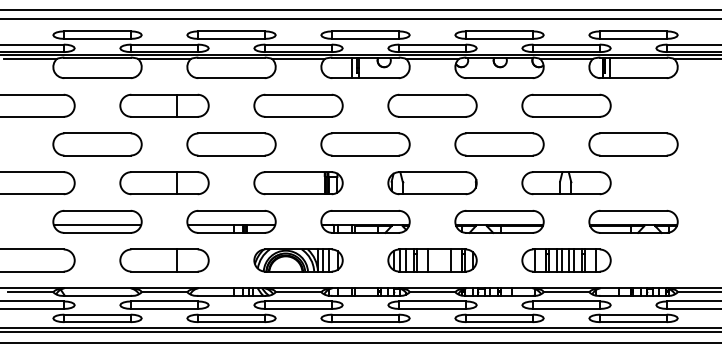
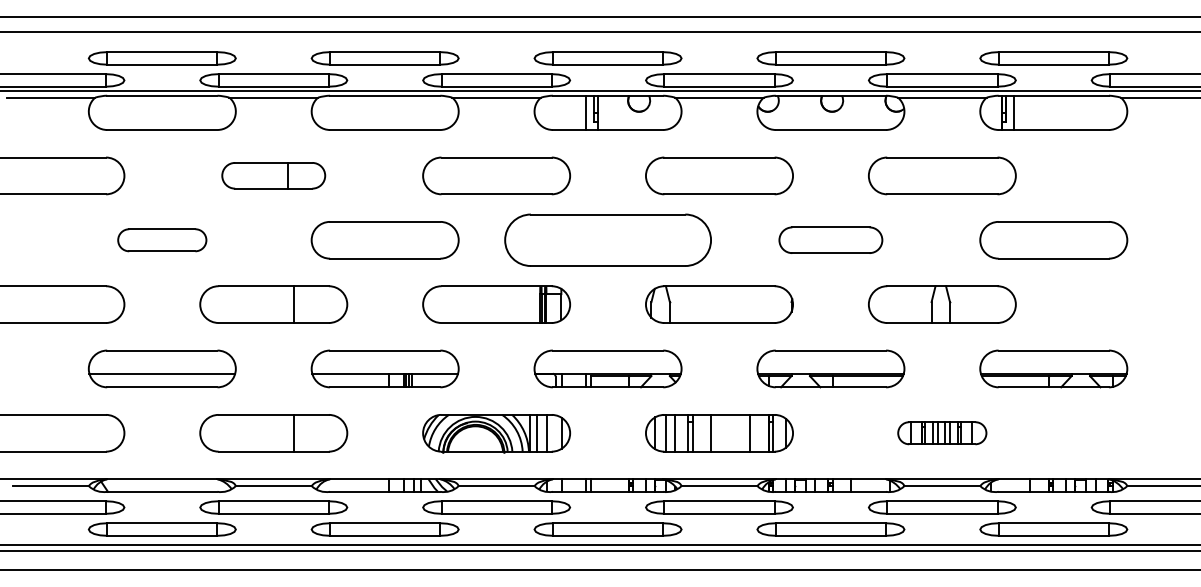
part: (164, 105) -> (273, 175), size x0.7
part: (97, 144) -> (162, 240), size x0.6
part: (365, 144) -> (607, 240), size x1.4
part: (499, 144) -> (830, 240), size x0.7
part: (566, 260) -> (942, 433), size x0.6

